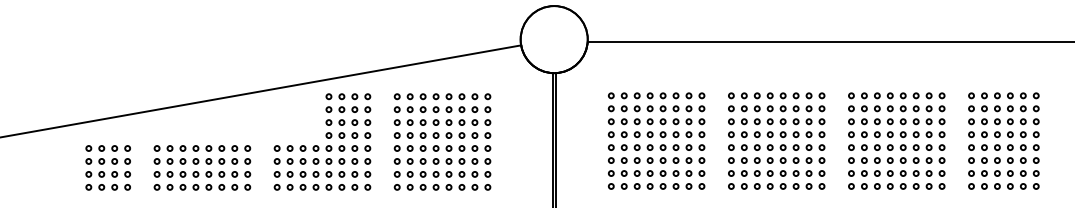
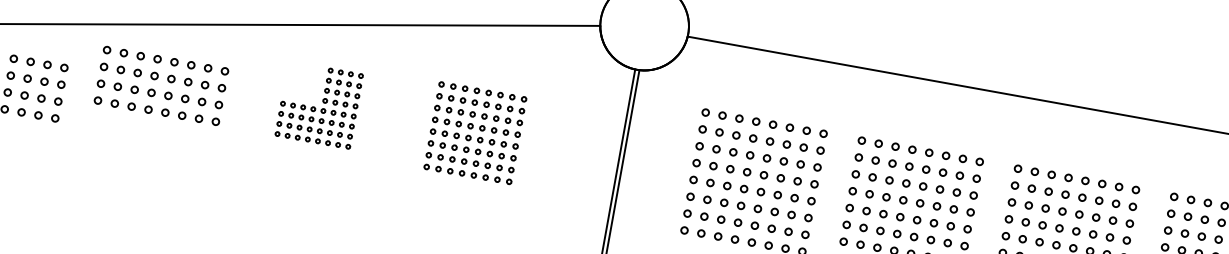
part: (322, 141) -> (319, 104), size x0.6
part: (442, 141) -> (475, 132), size x0.7
part: (202, 167) -> (161, 85), moved

